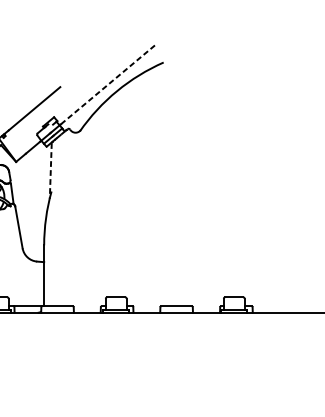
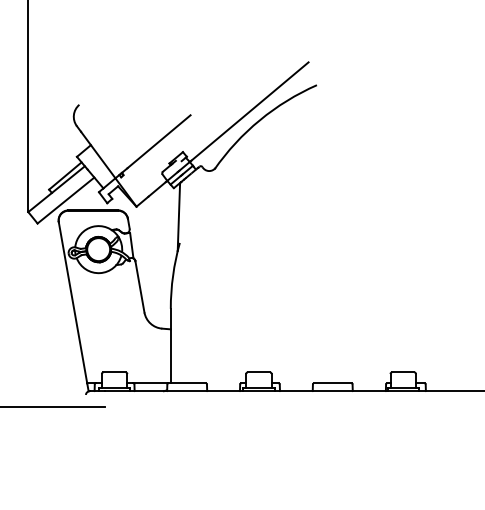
line: (108, 84) -> (249, 111), dashed -> solid
line: (50, 170) -> (178, 217), dashed -> solid

